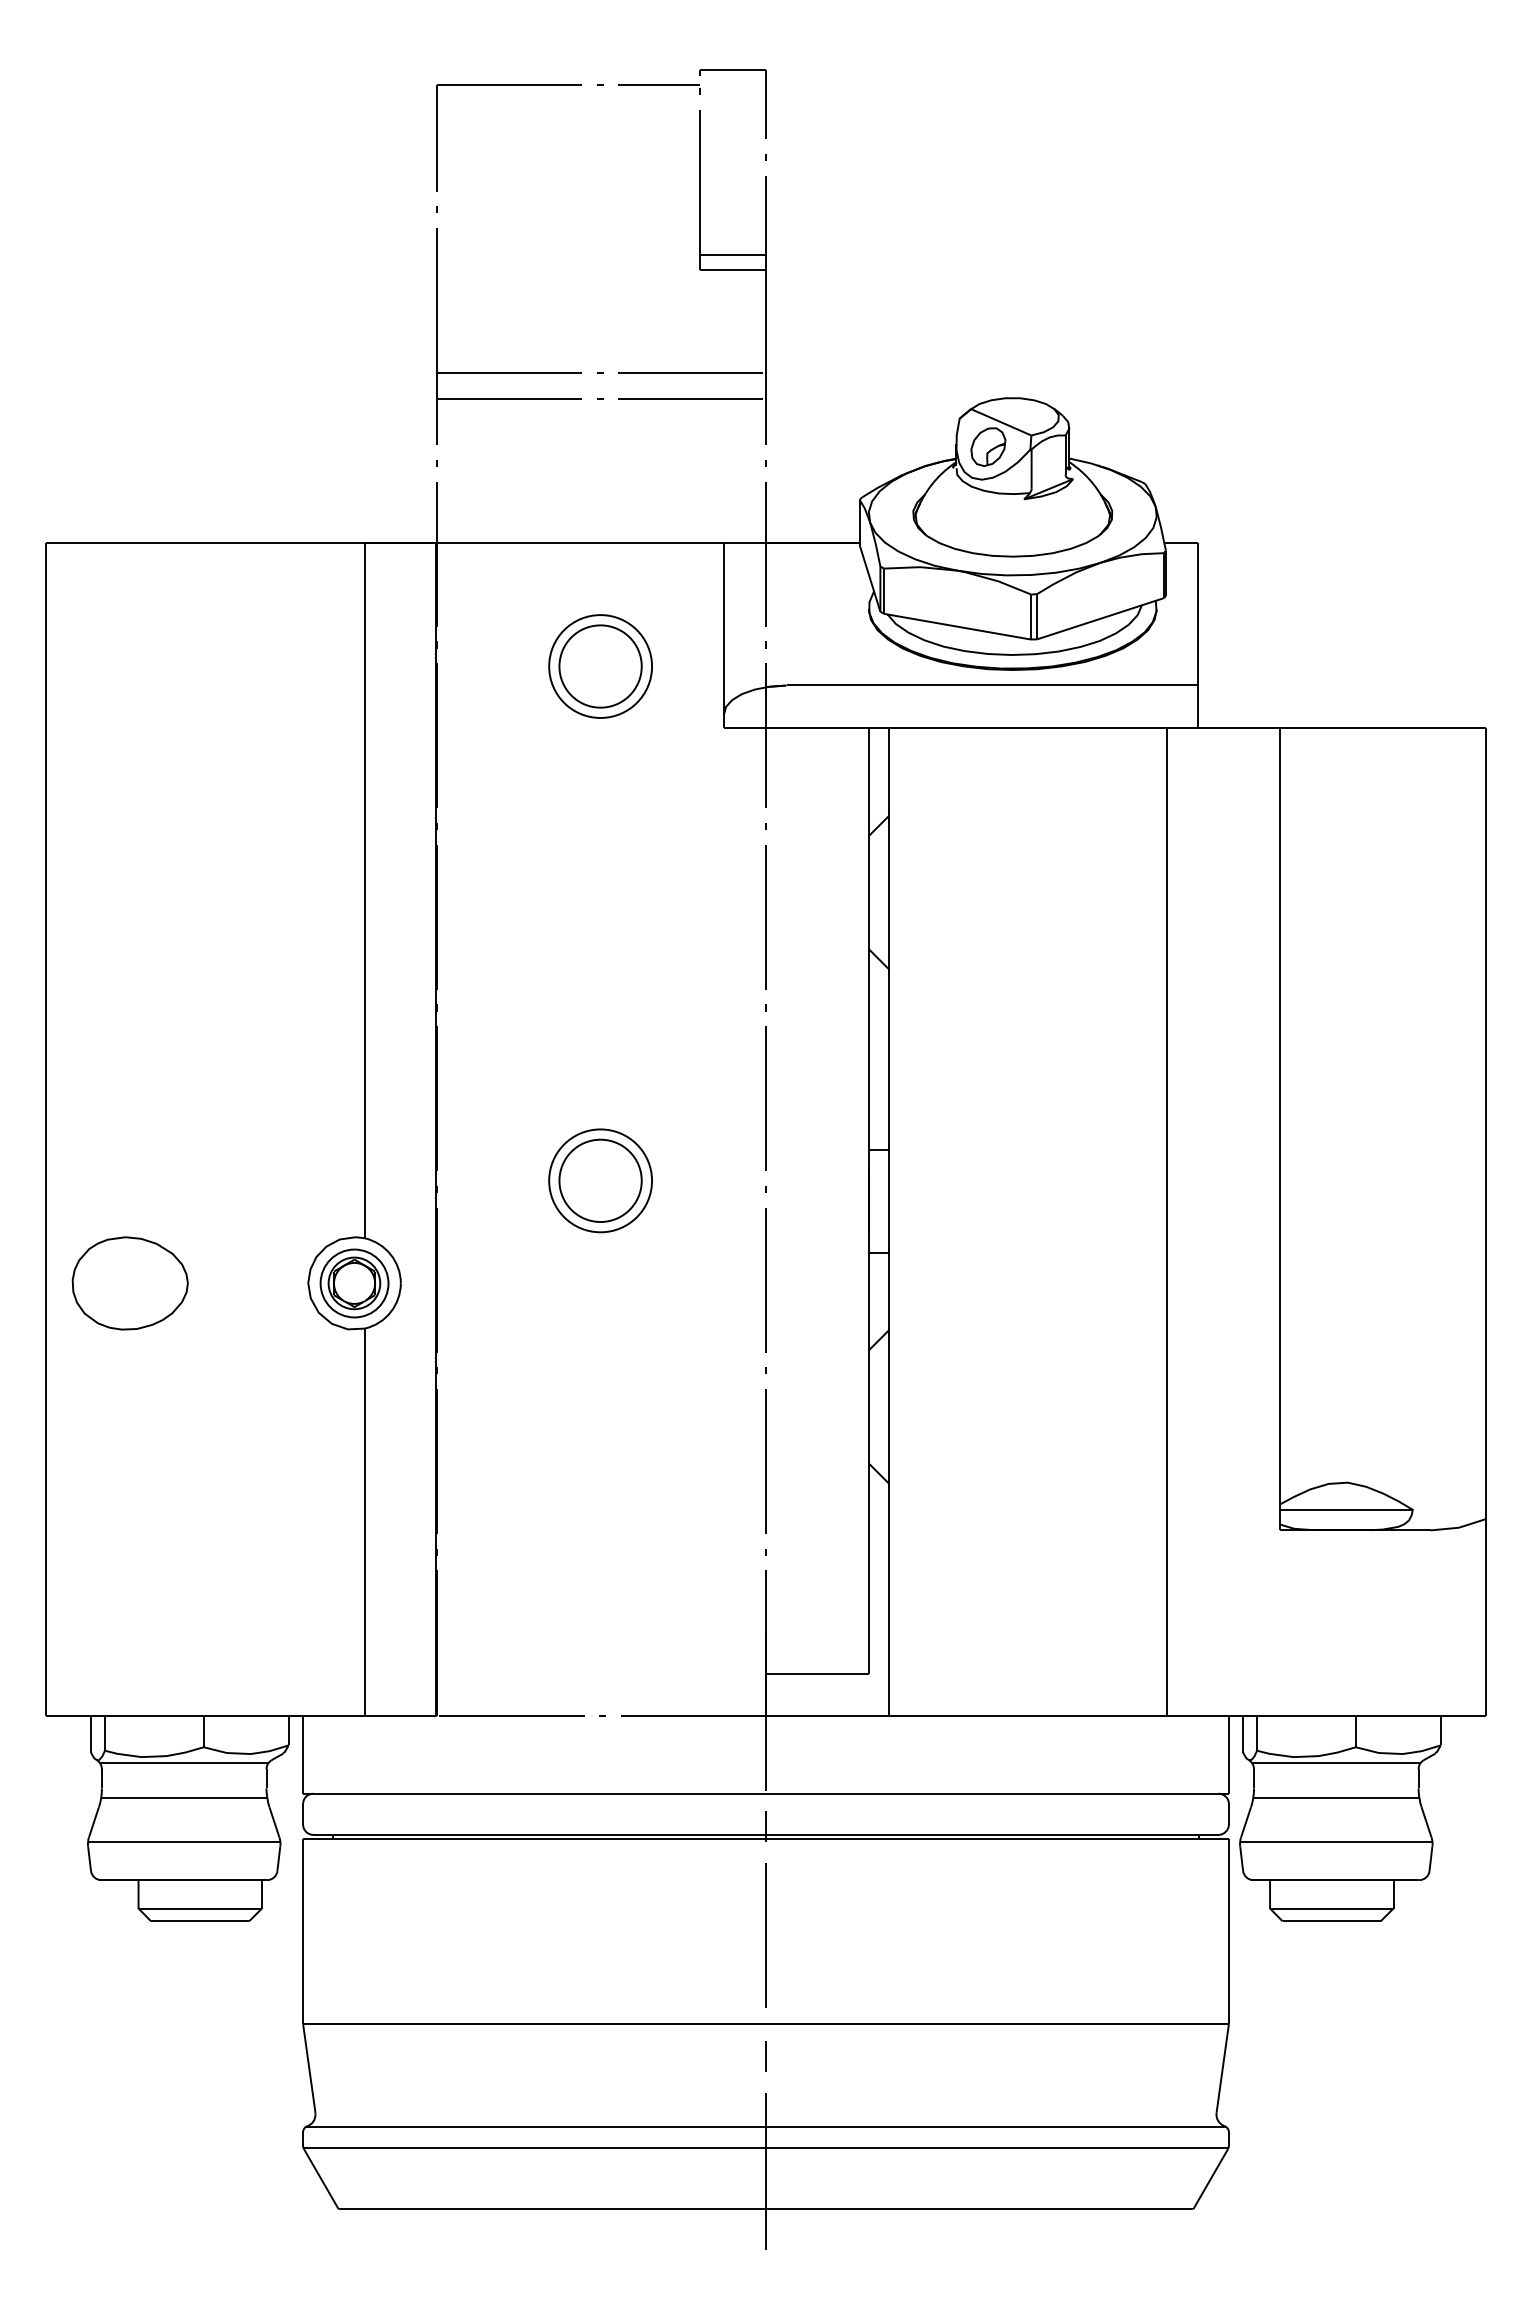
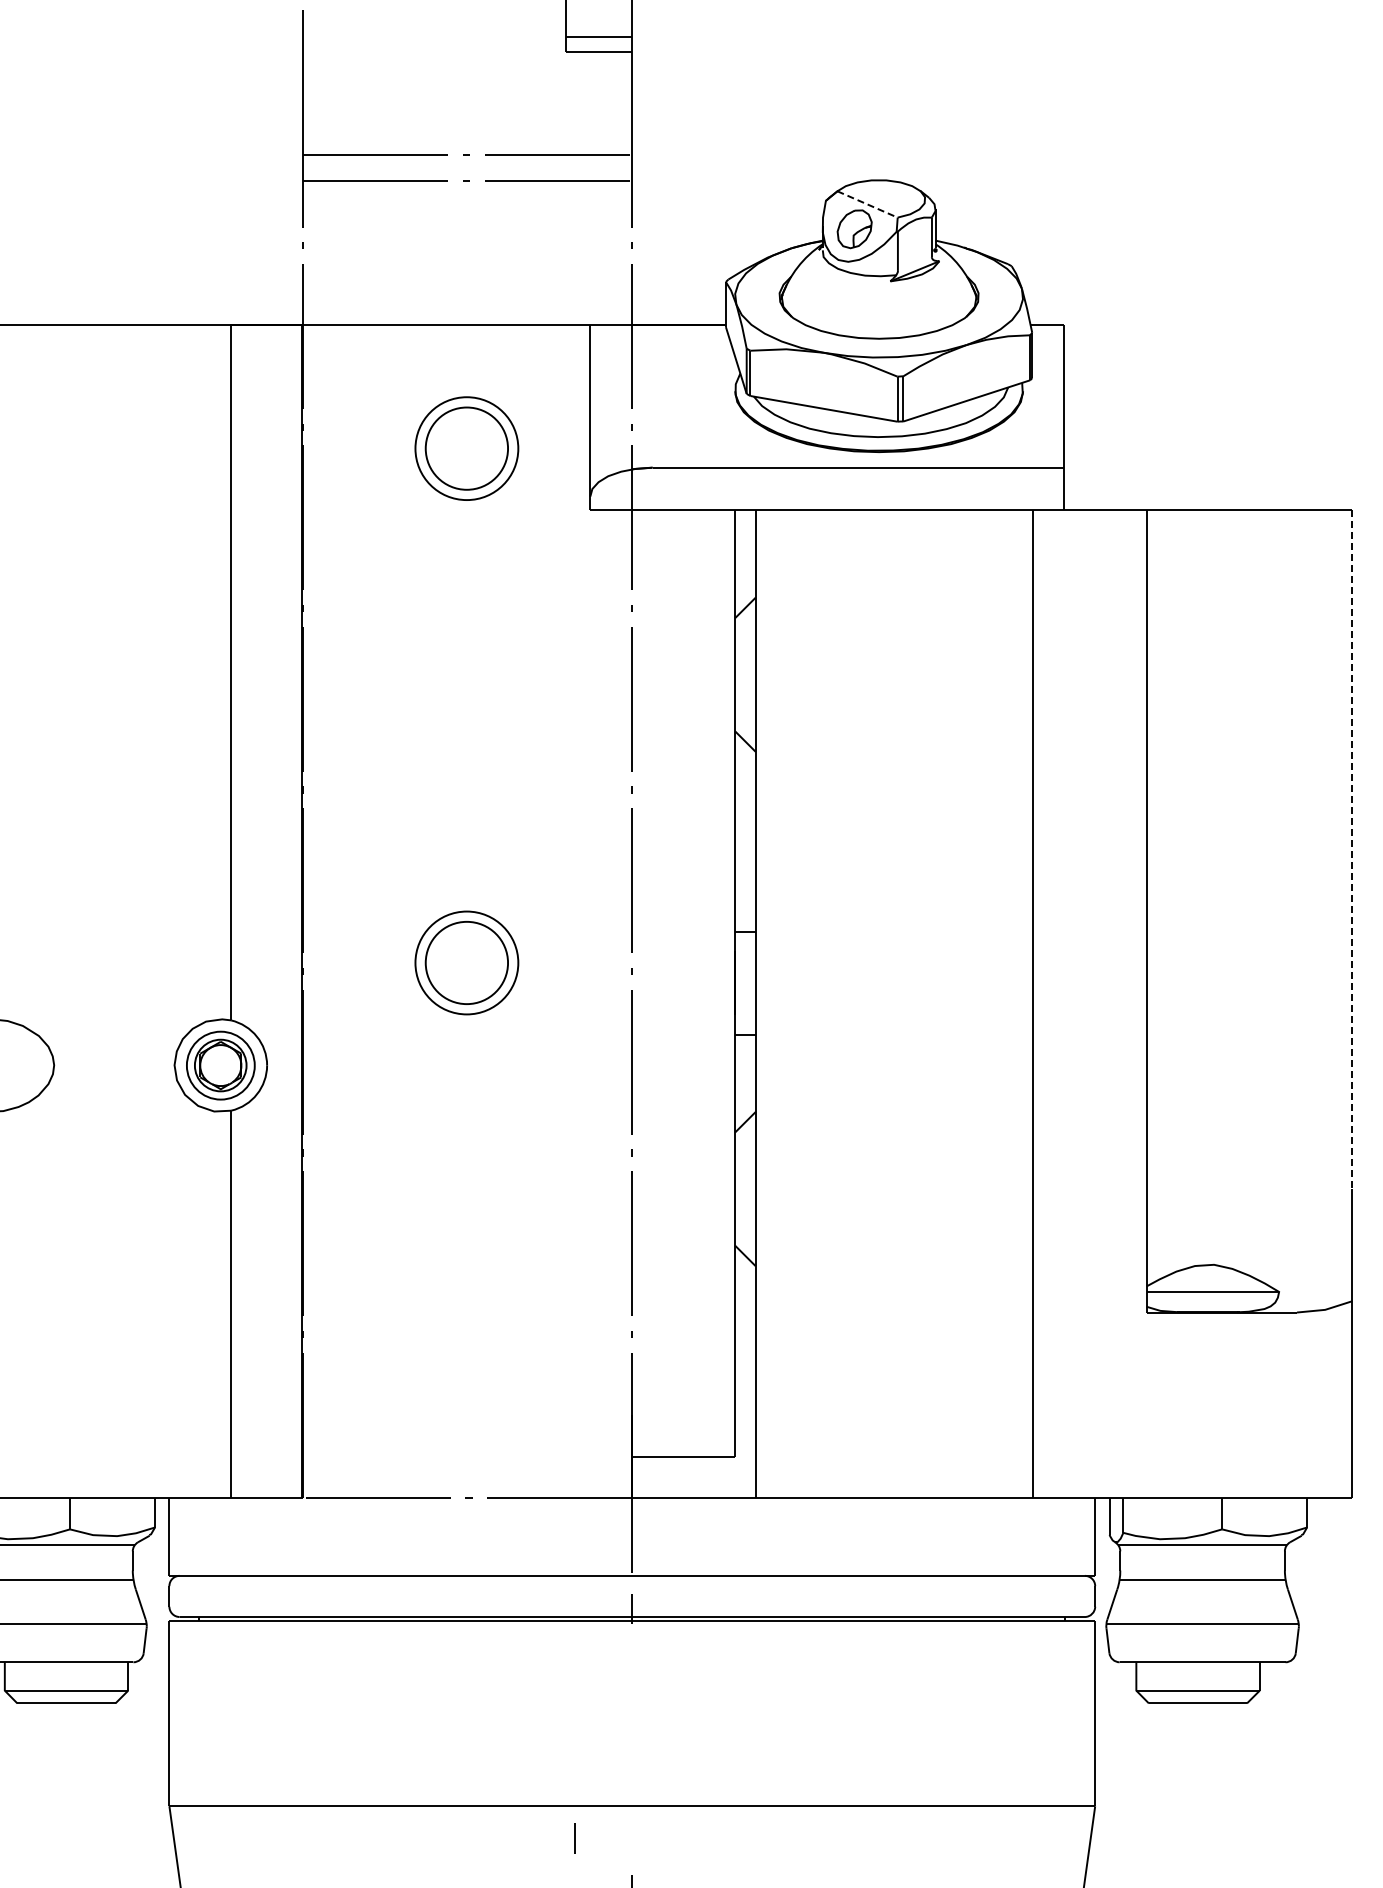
line: (1001, 422) -> (867, 204), solid -> dashed
line: (1486, 1068) -> (1352, 850), solid -> dashed
line: (765, 1935) -> (631, 1717), removed
line: (765, 2056) -> (574, 1838), moved

